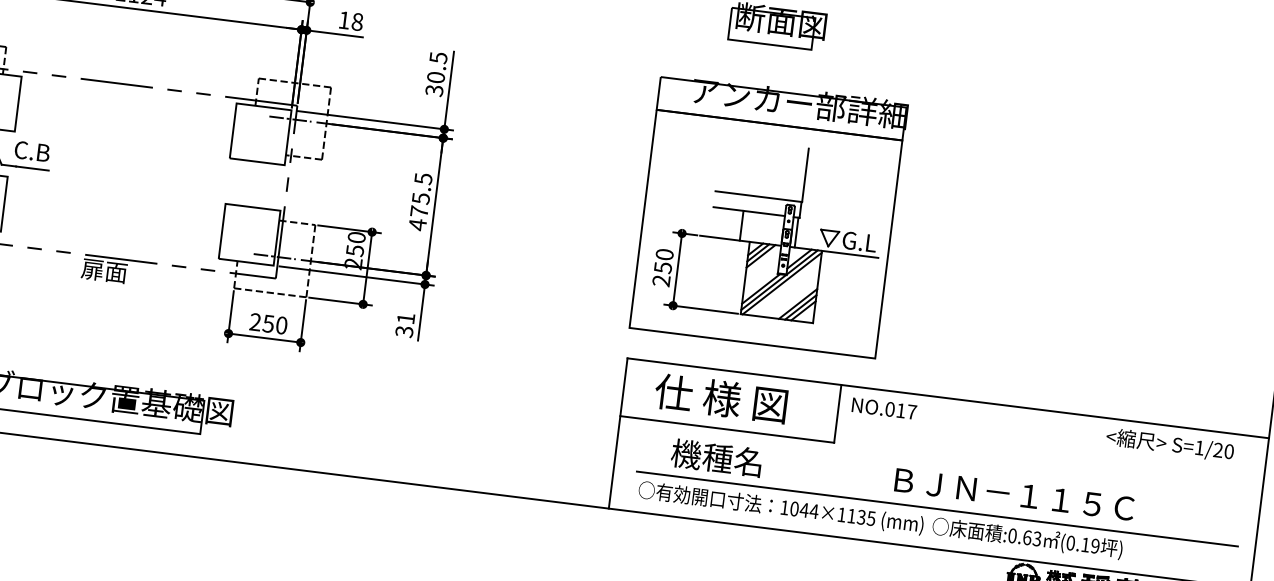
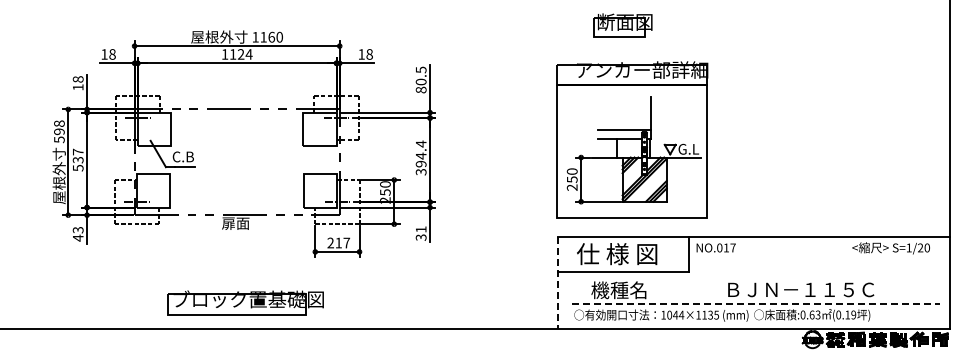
text: (435, 89) -> (421, 89), 30.5 -> 80.5
text: (419, 200) -> (420, 157), 475.5 -> 394.4
text: (274, 323) -> (342, 242), 250 -> 217
line: (617, 432) -> (557, 282), solid -> dashed
line: (937, 509) -> (755, 304), solid -> dashed

